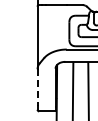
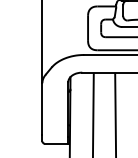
line: (37, 87) -> (42, 109), dashed -> solid

